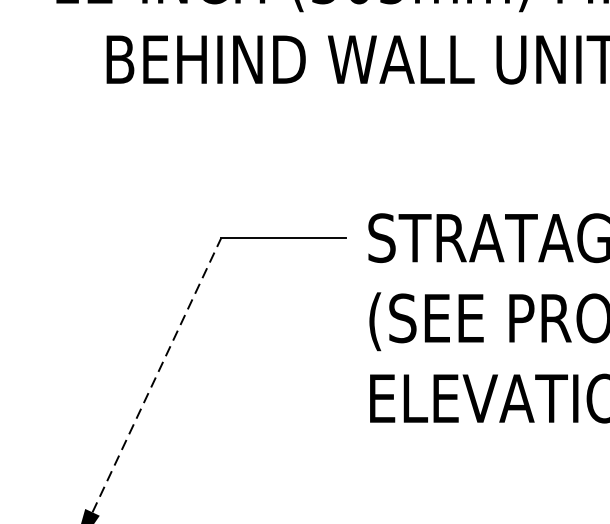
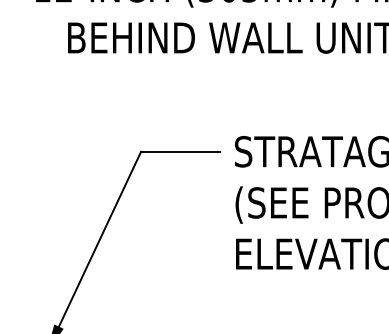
line: (157, 375) -> (100, 239), dashed -> solid

